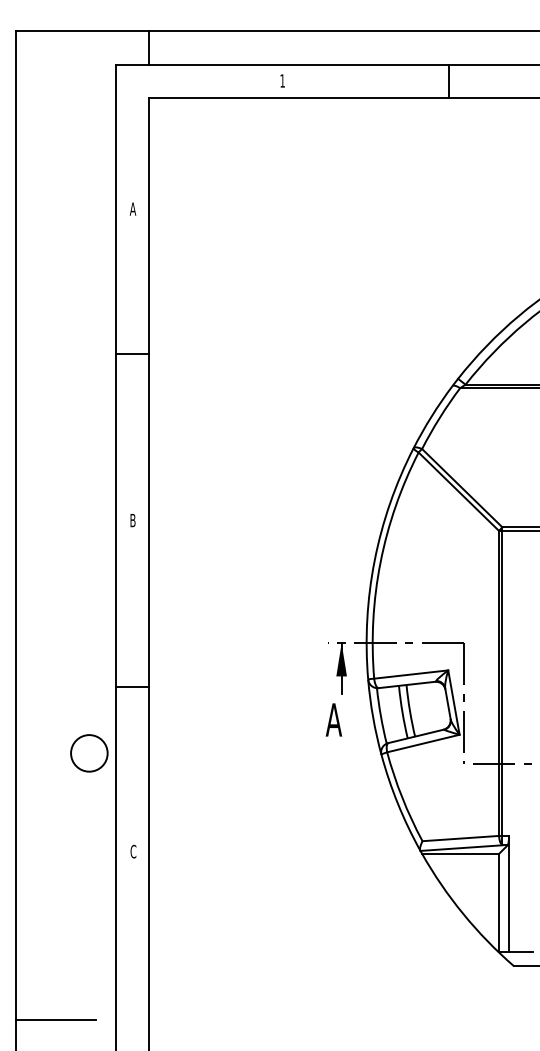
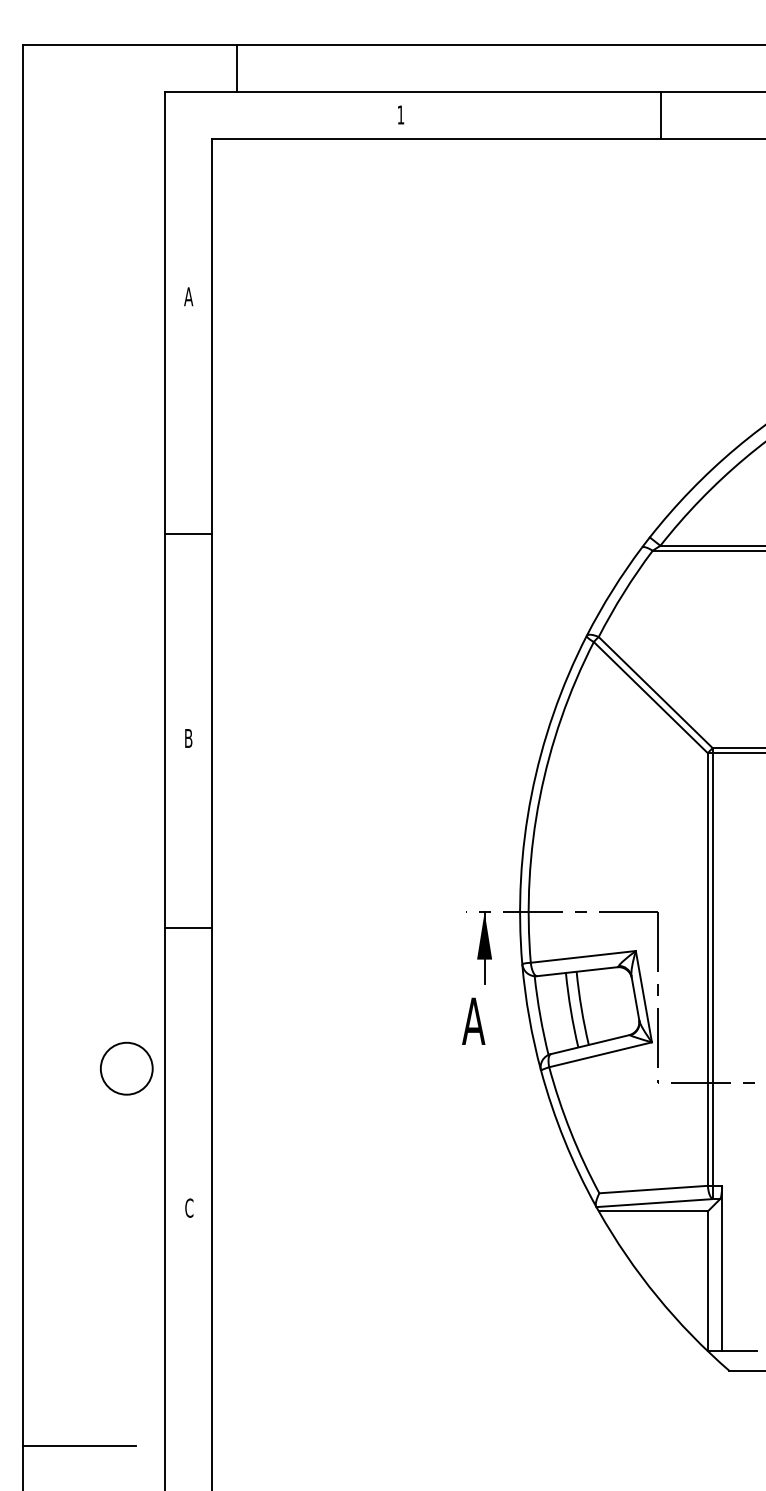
line: (149, 47) -> (236, 67), moved
line: (448, 81) -> (661, 115), moved
line: (132, 354) -> (187, 534), moved
line: (132, 686) -> (187, 928), moved

